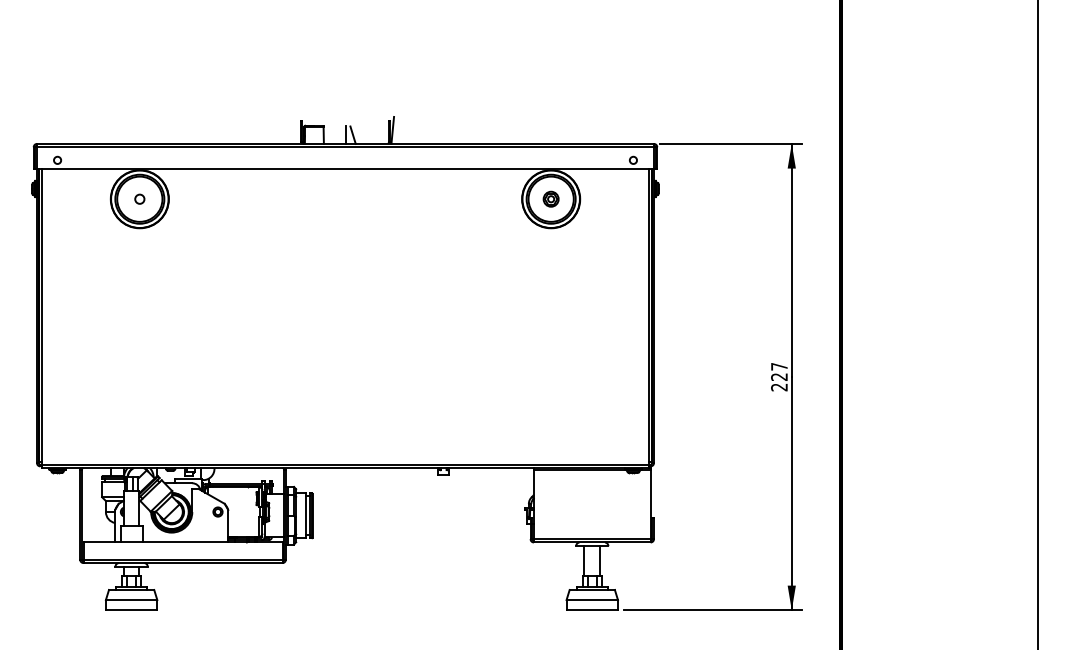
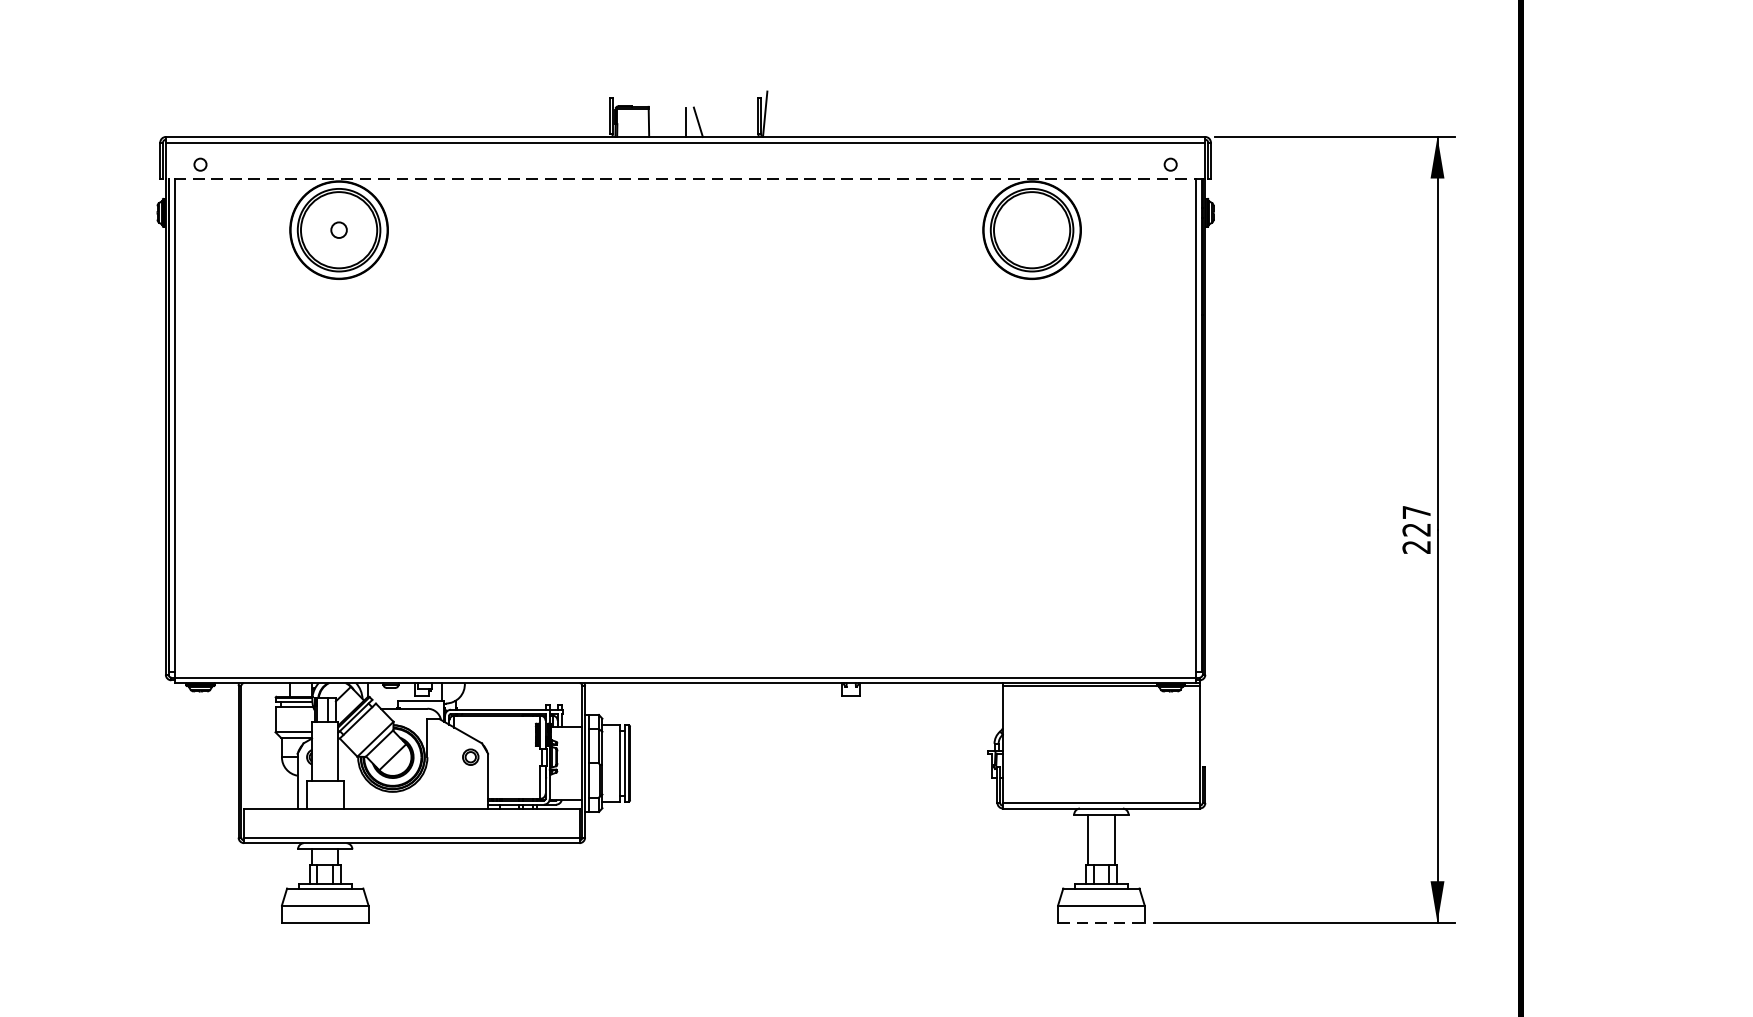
line: (345, 168) -> (685, 178), solid -> dashed
part: (550, 198) -> (1030, 228), removed
line: (592, 610) -> (1101, 923), solid -> dashed

